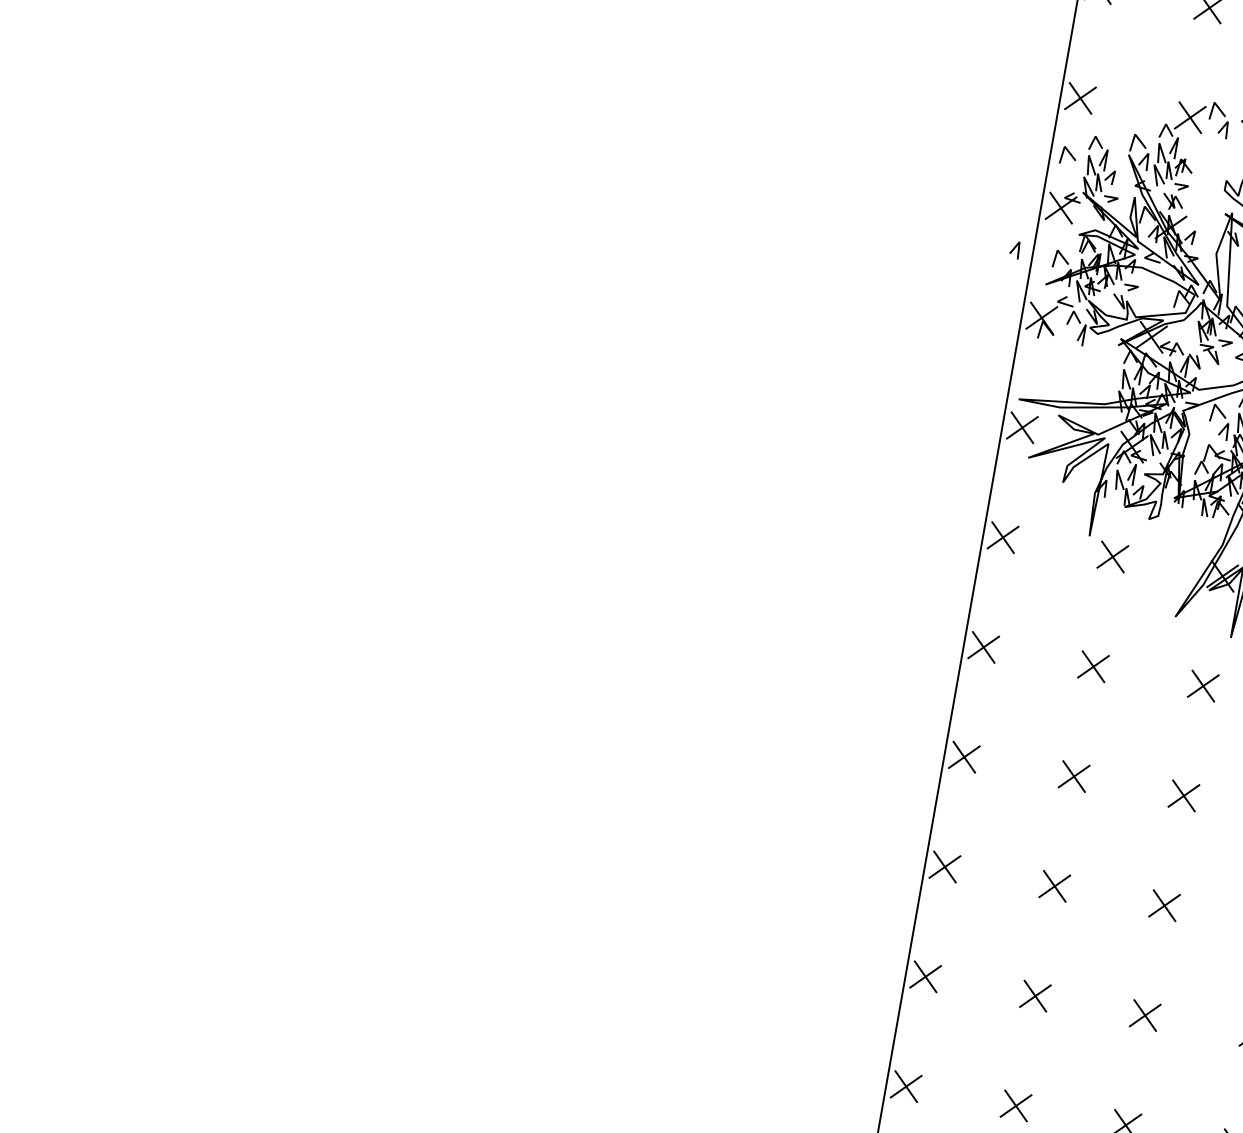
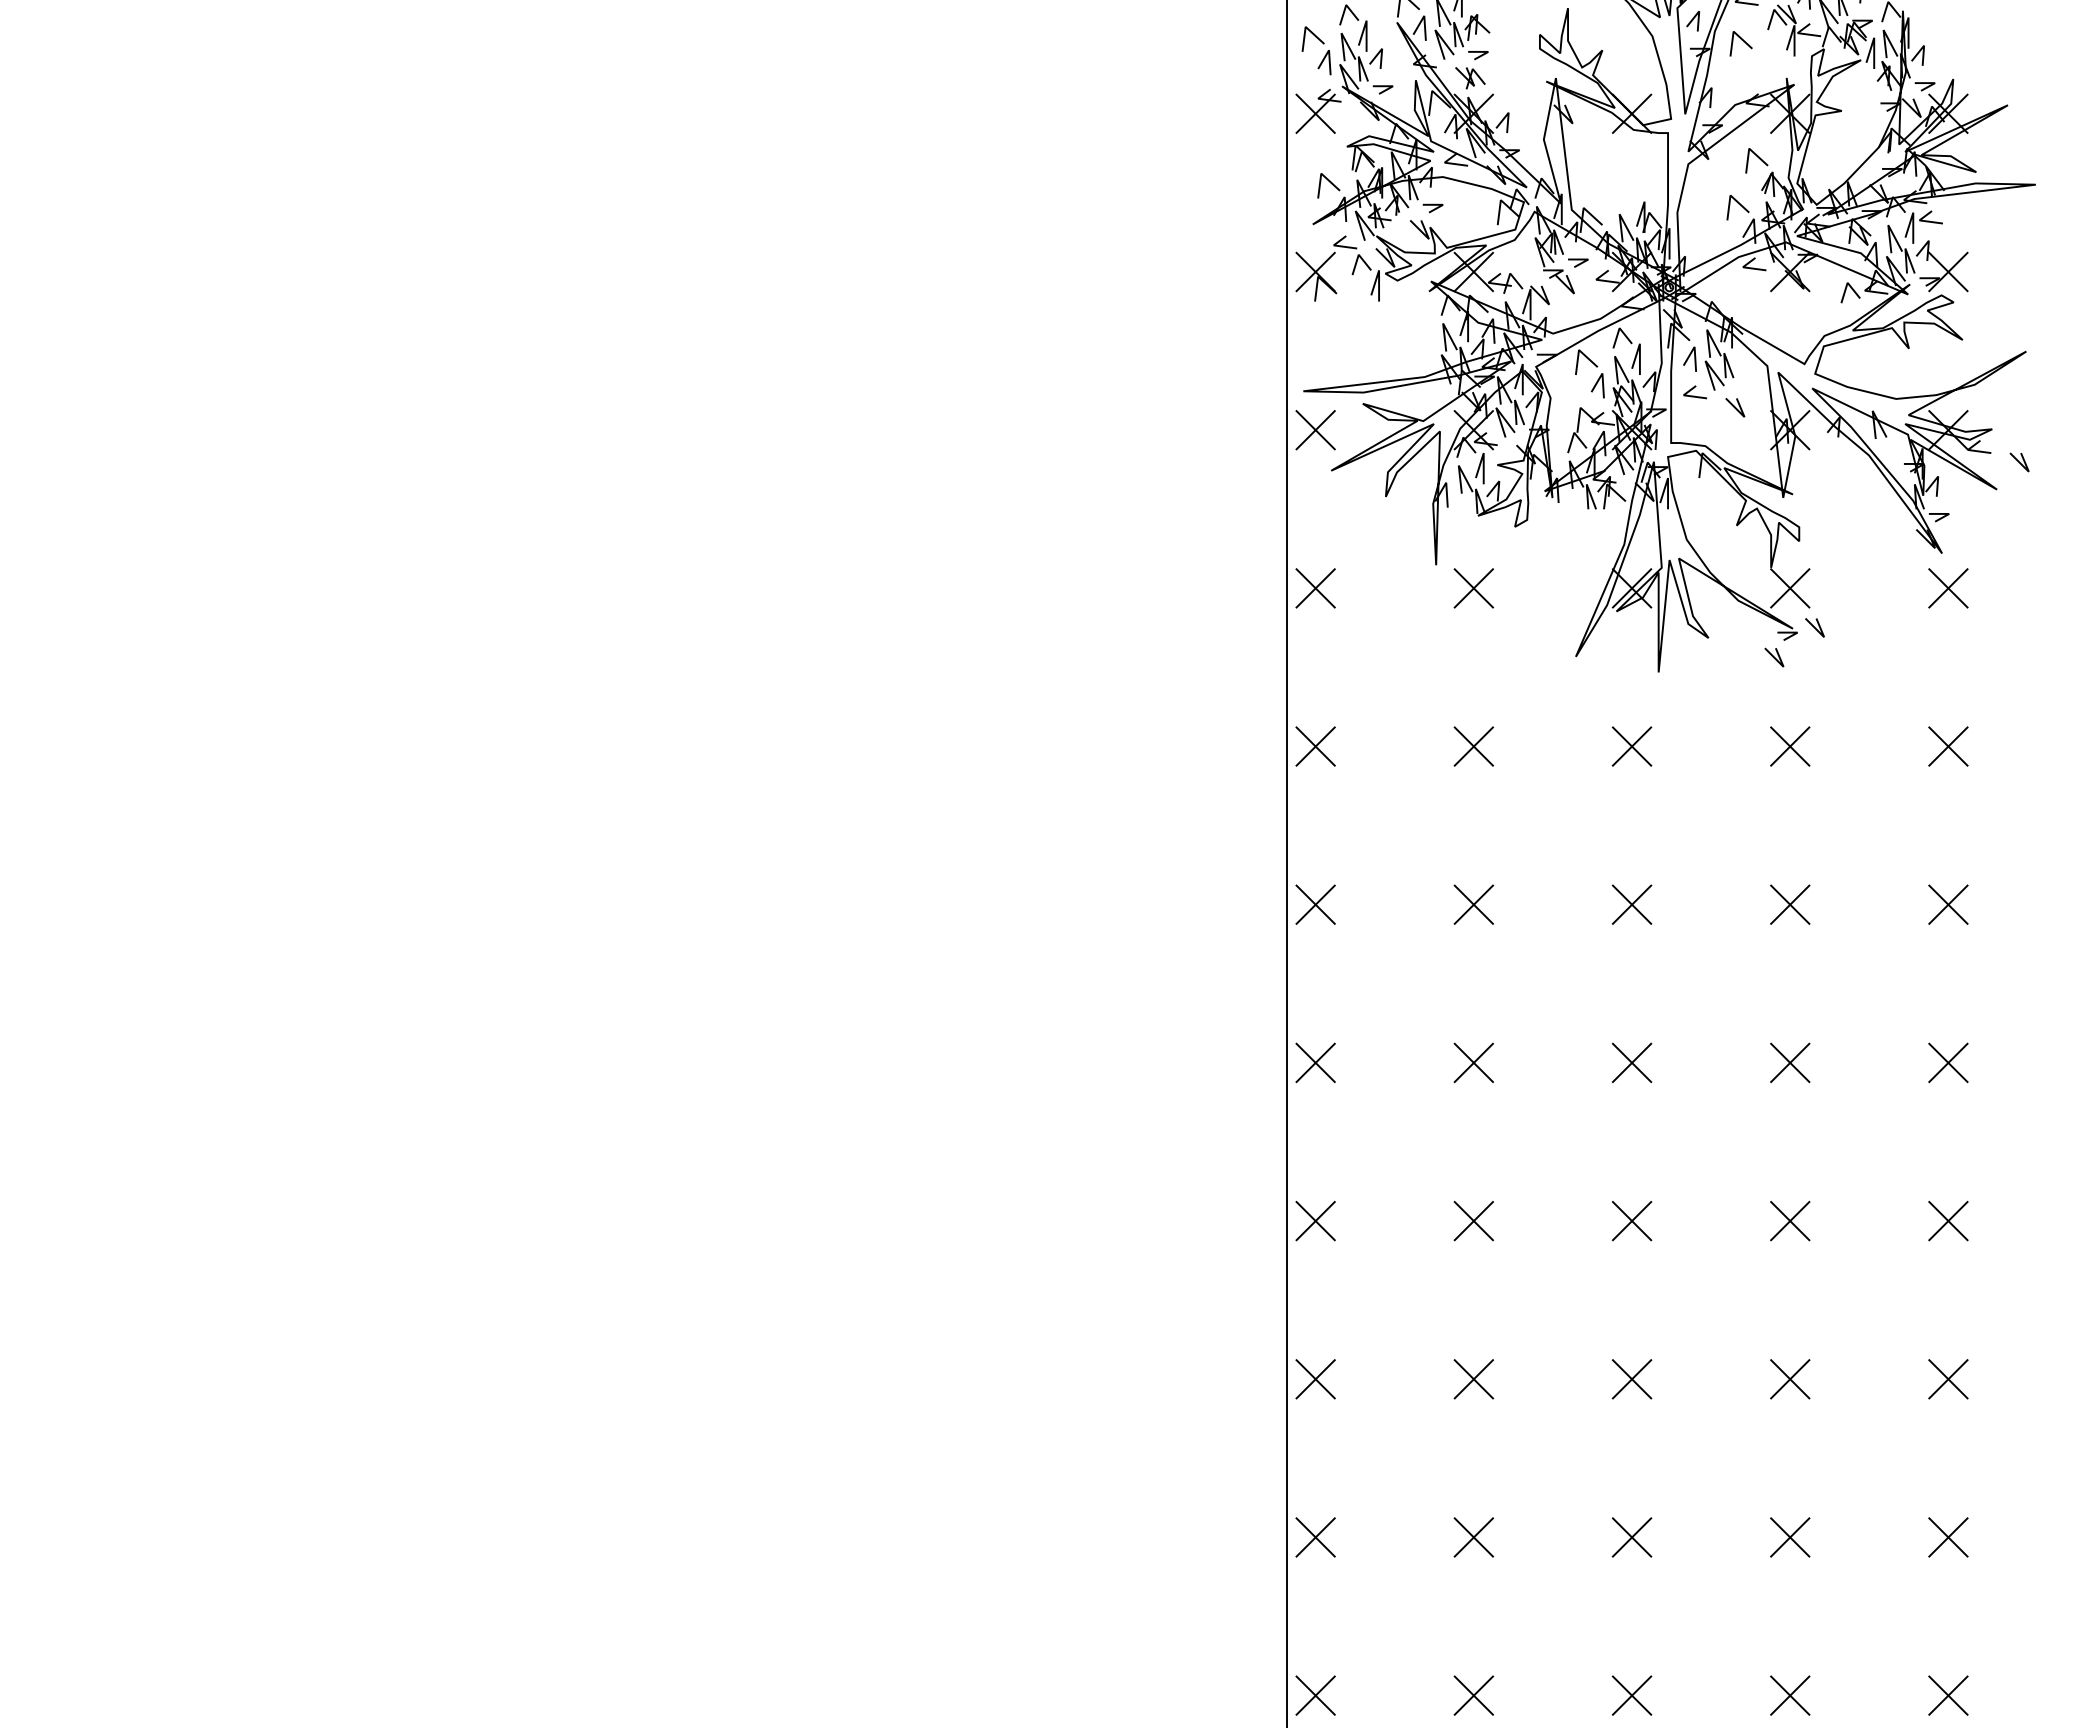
line: (1014, 249) -> (1323, 61), moved

